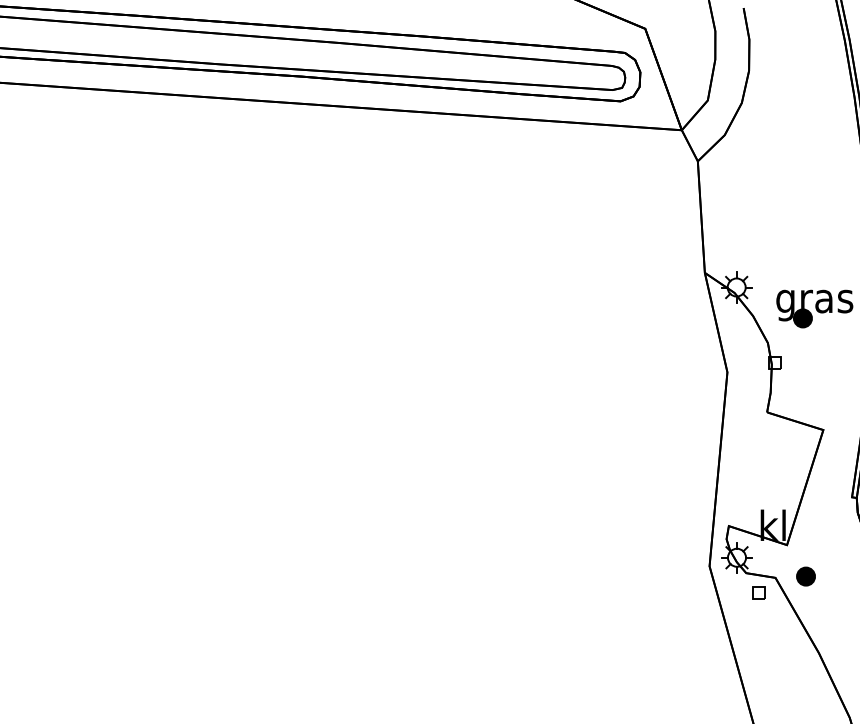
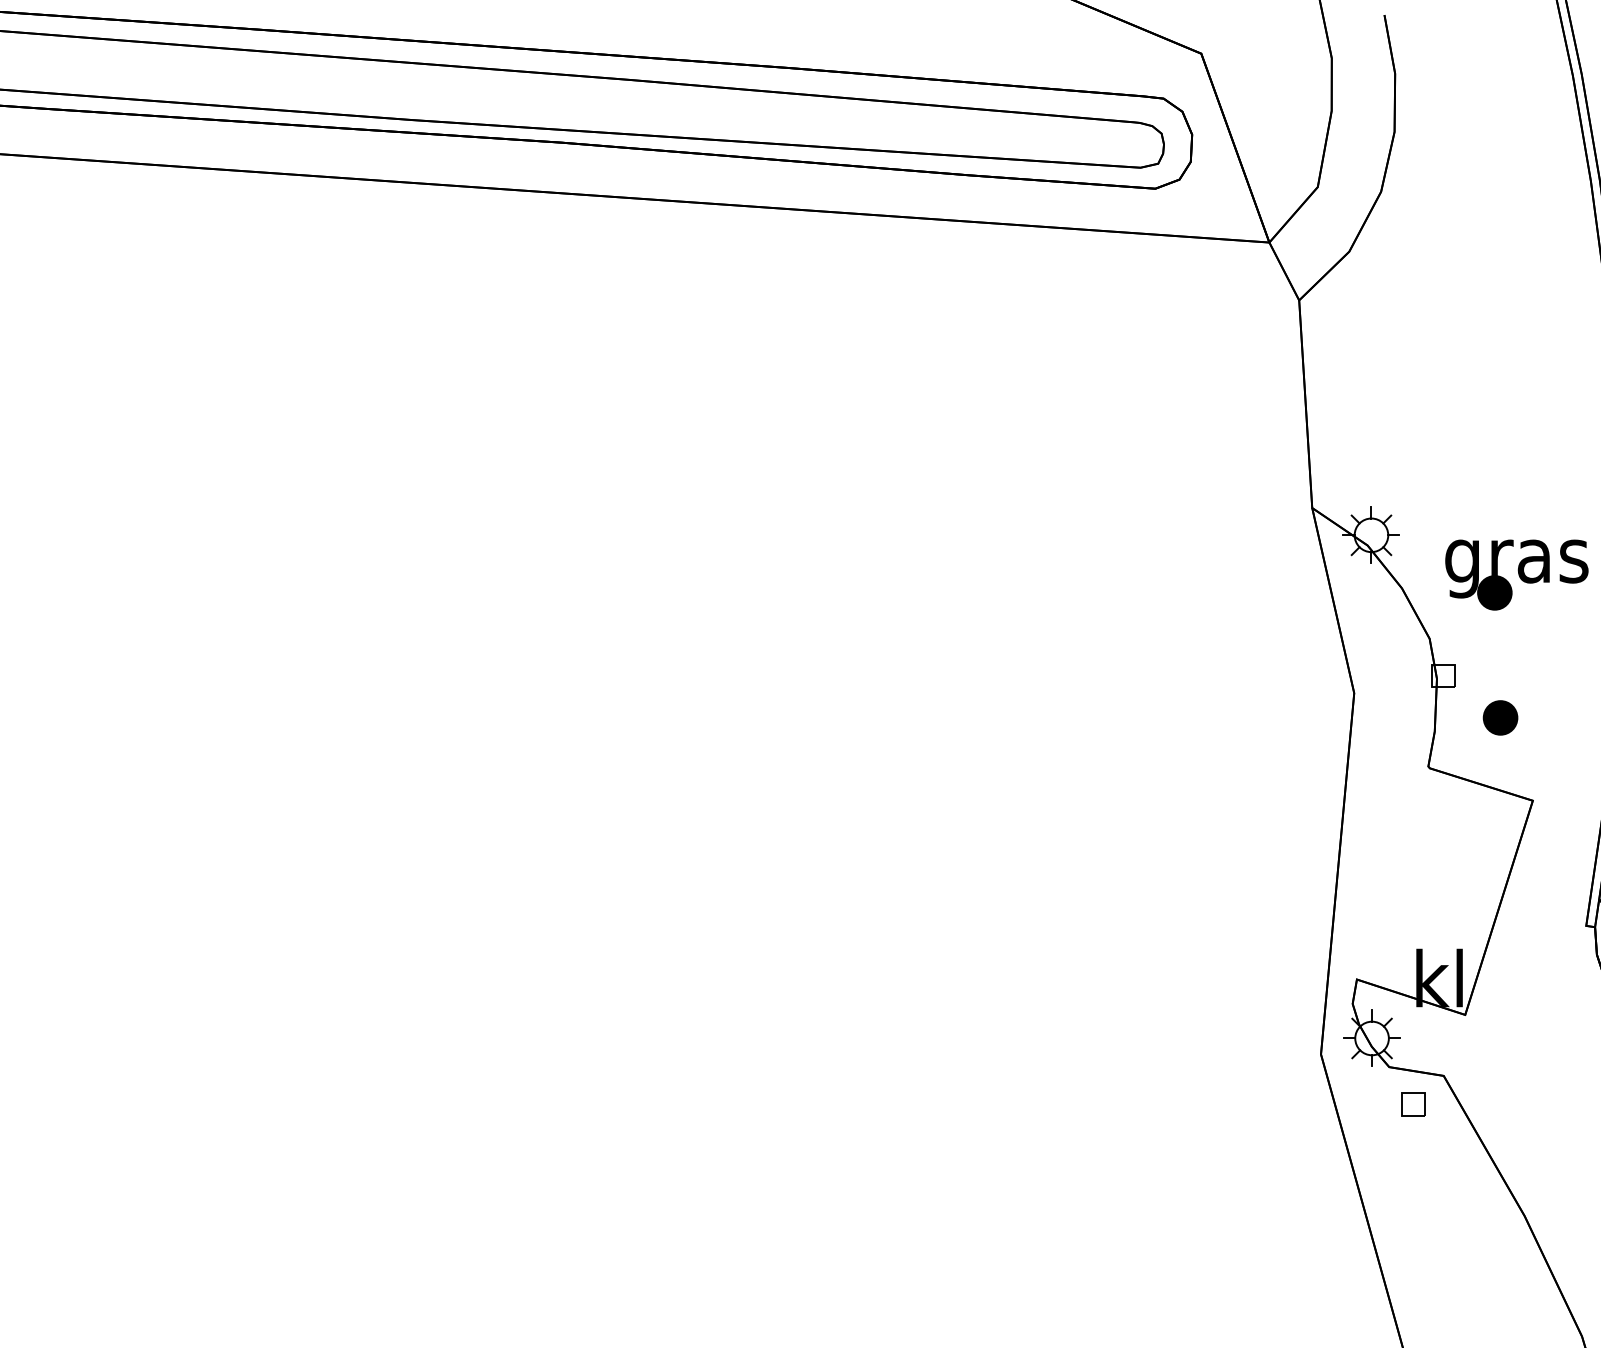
part: (805, 576) -> (1499, 717), moved

